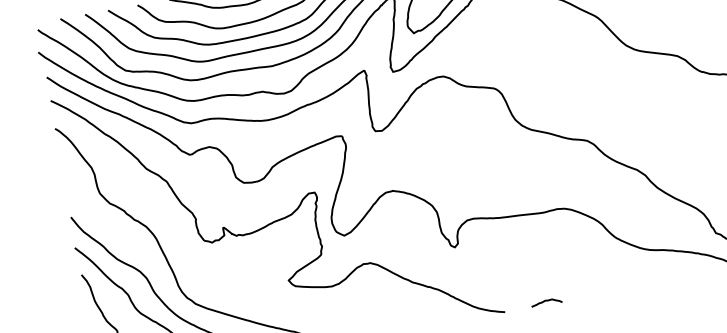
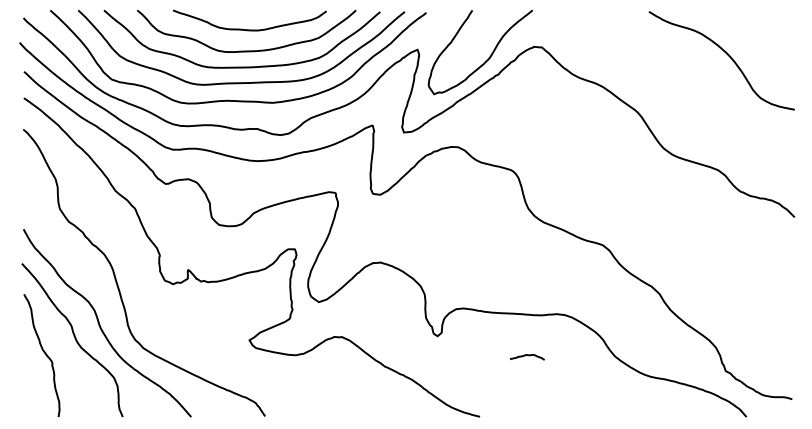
curve: (547, 301) -> (528, 356), moved

